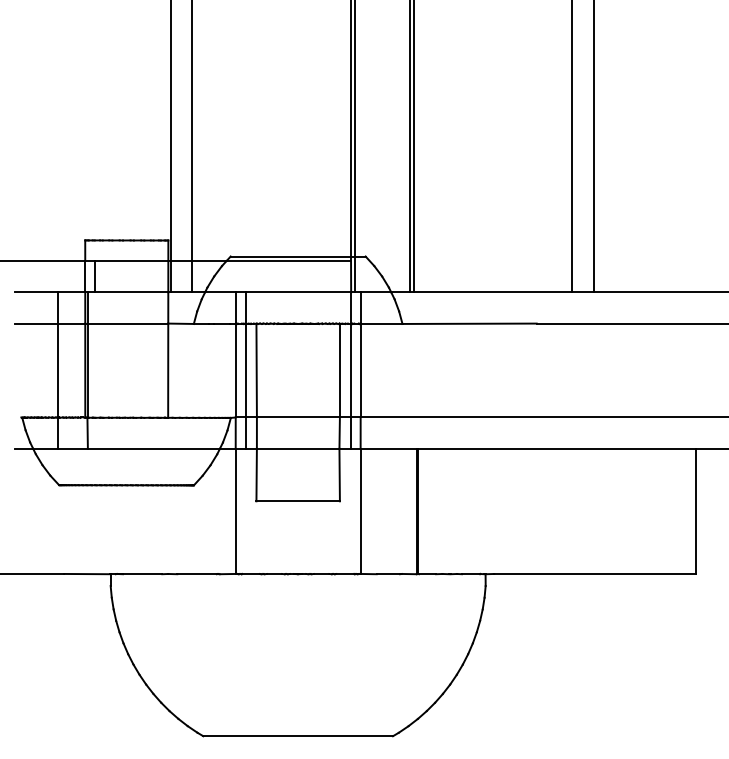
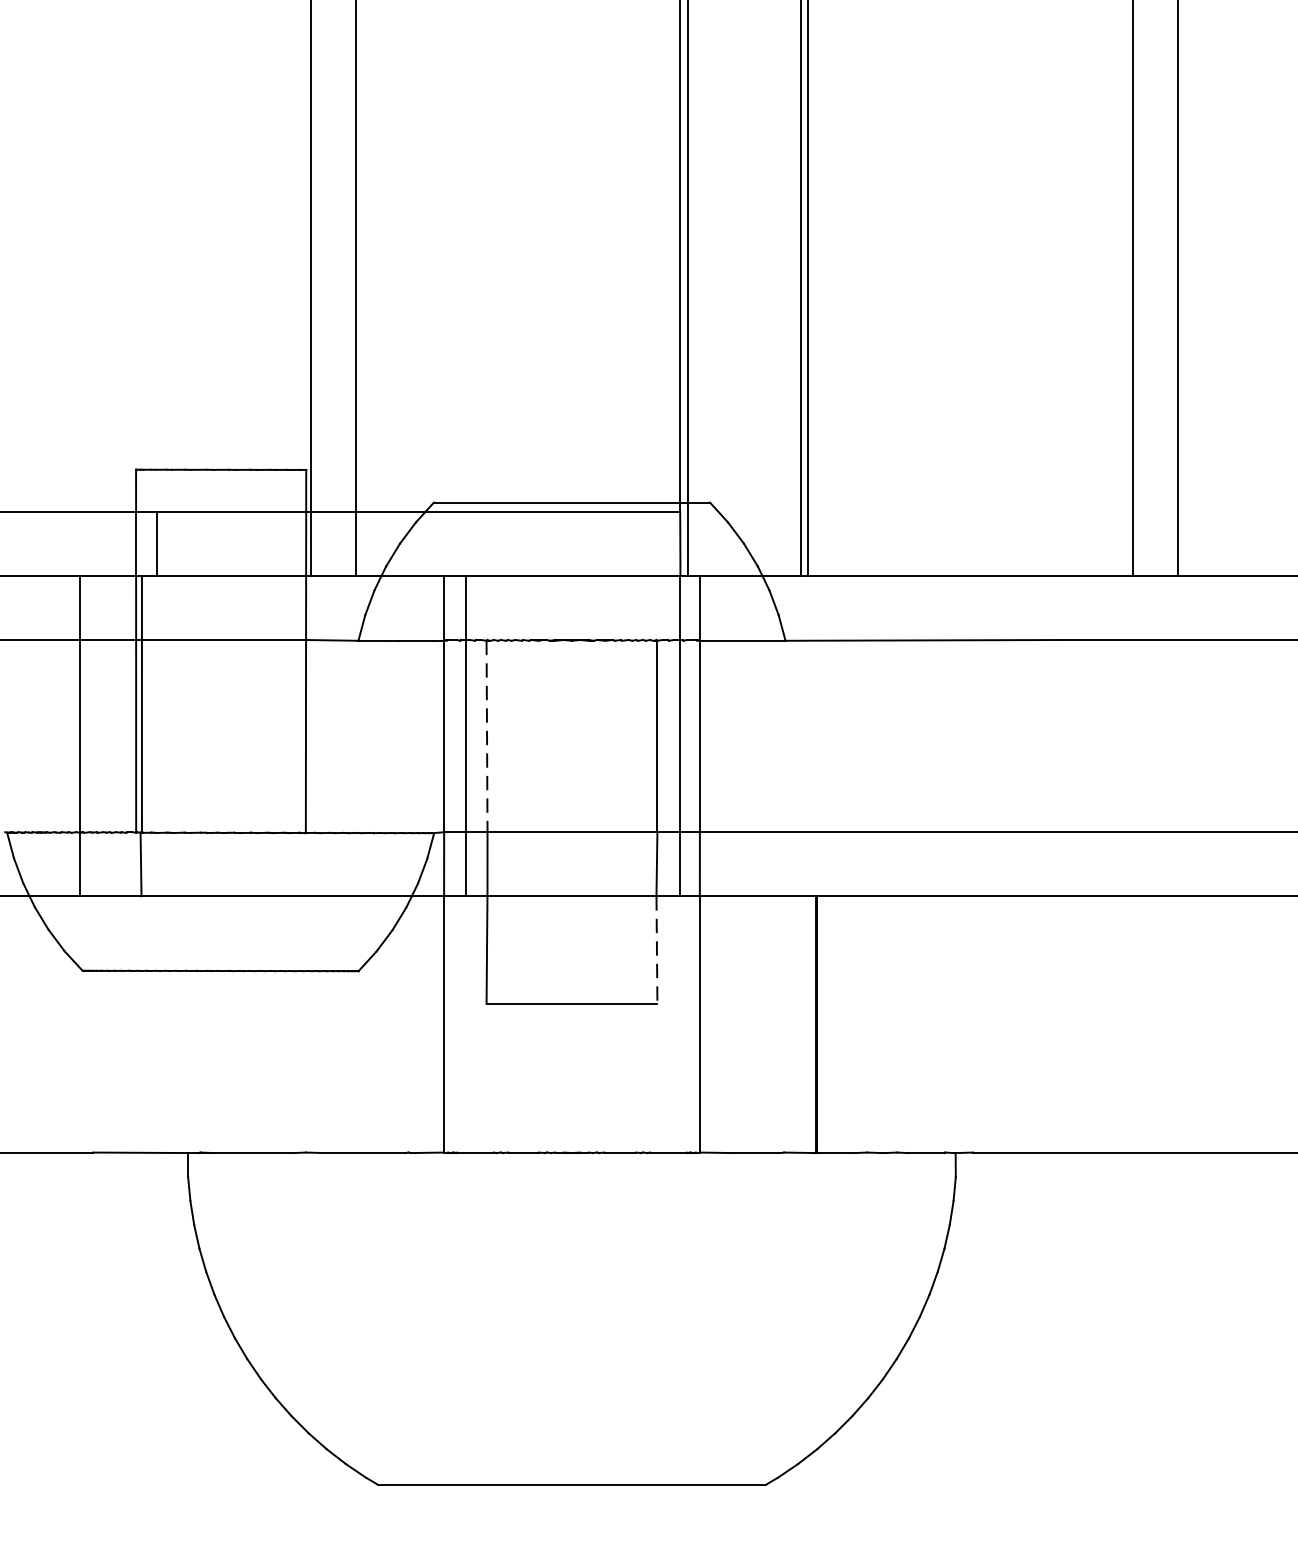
line: (256, 370) -> (486, 736), solid -> dashed
line: (339, 475) -> (656, 950), solid -> dashed

